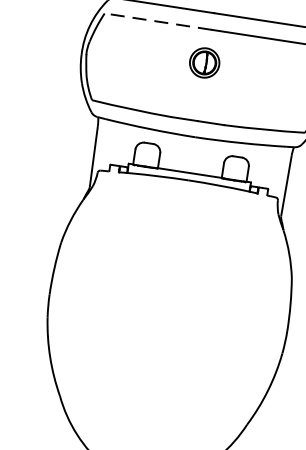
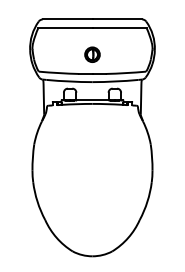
line: (156, 20) -> (64, 27), dashed -> solid
part: (204, 62) -> (92, 54), moved

